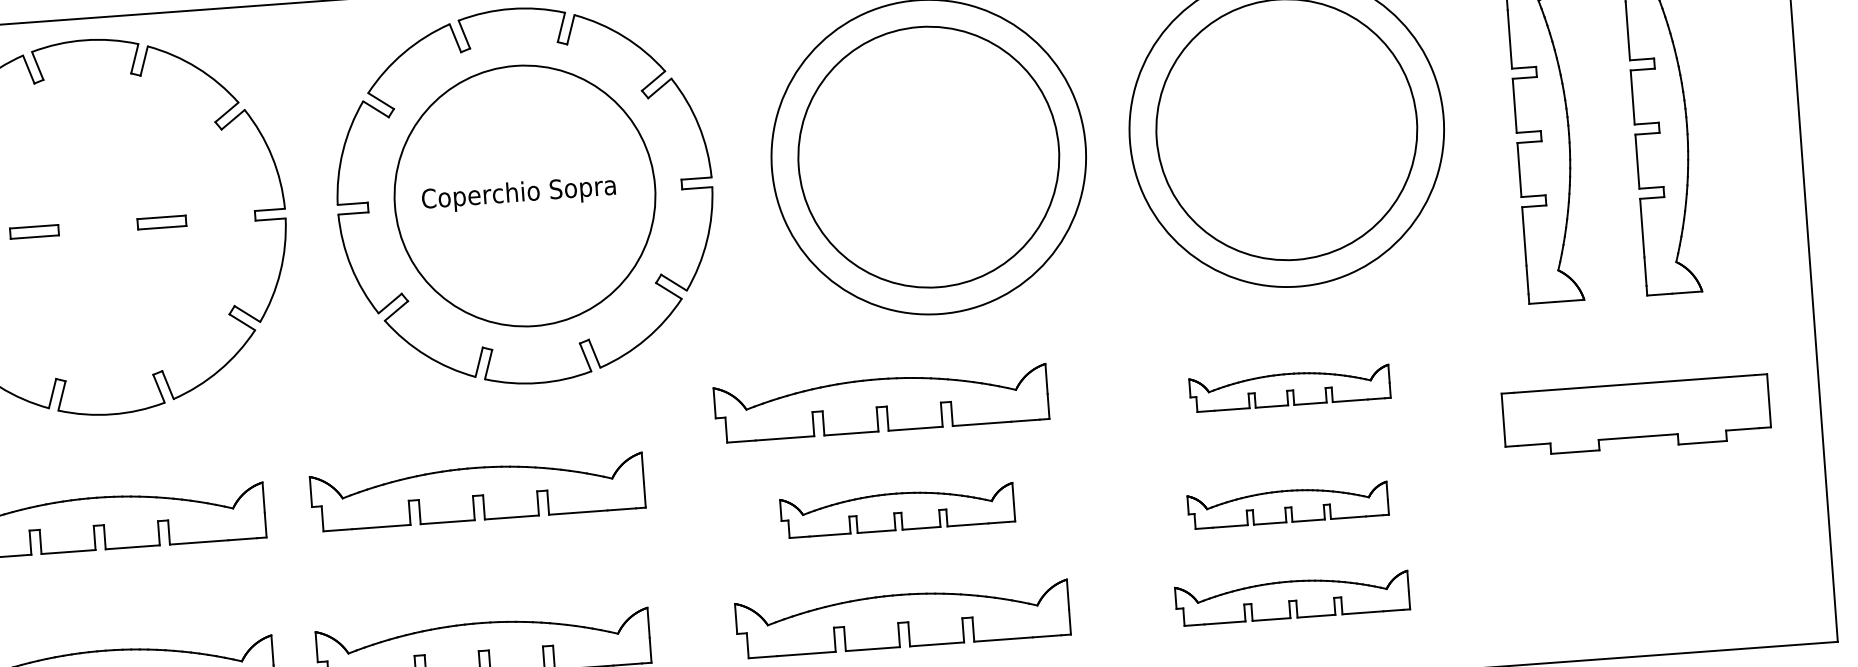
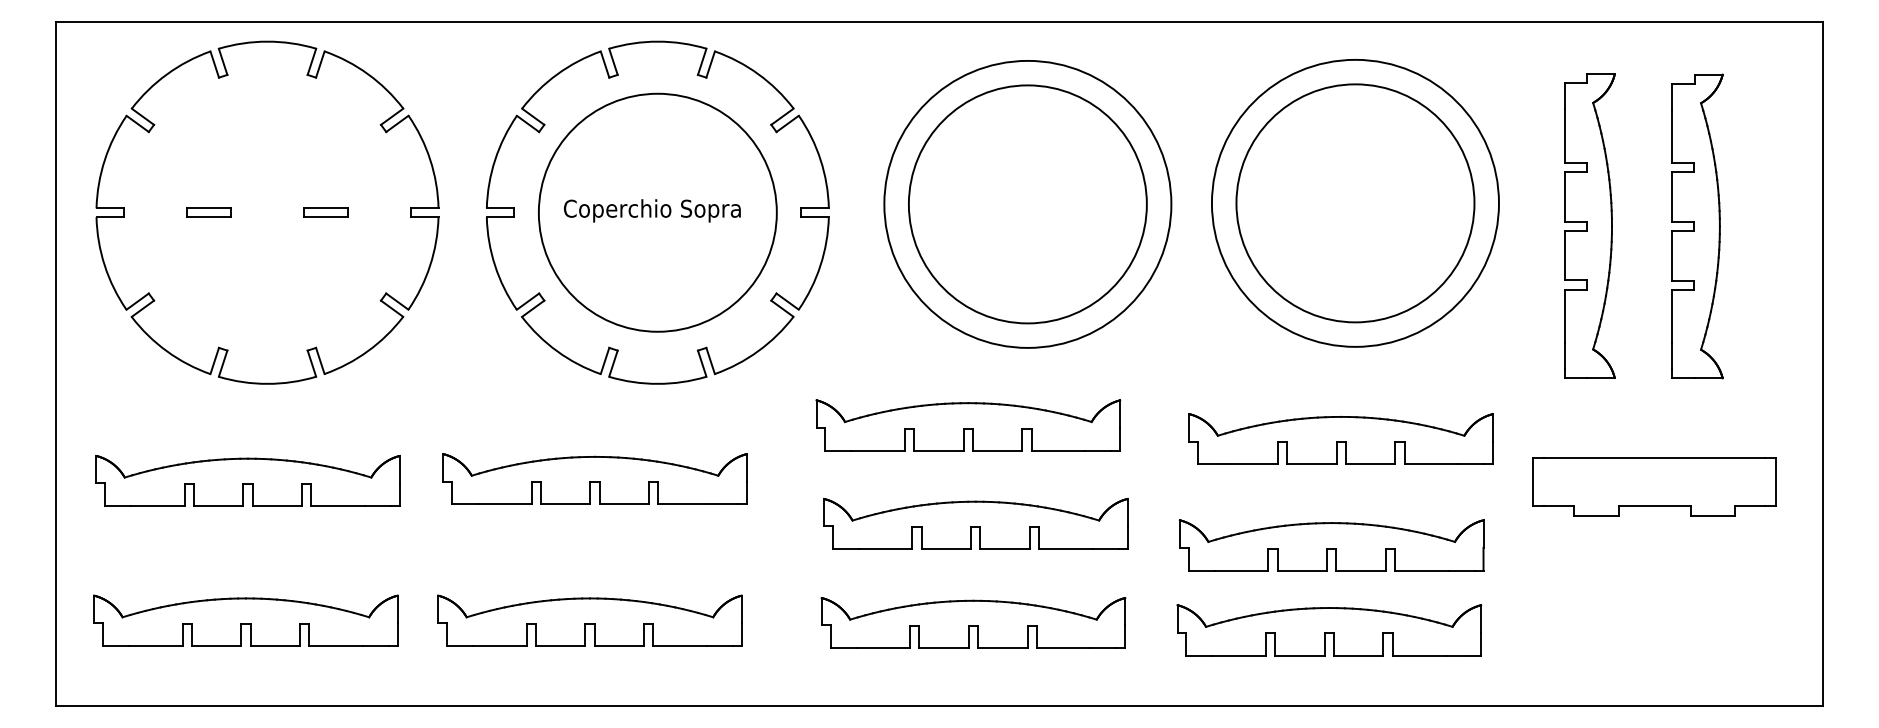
part: (1289, 387) -> (1340, 438), size x1.67
part: (1288, 505) -> (1331, 545), size x1.67
part: (897, 510) -> (975, 523), size x1.43
part: (1292, 598) -> (1329, 630), size x1.43

